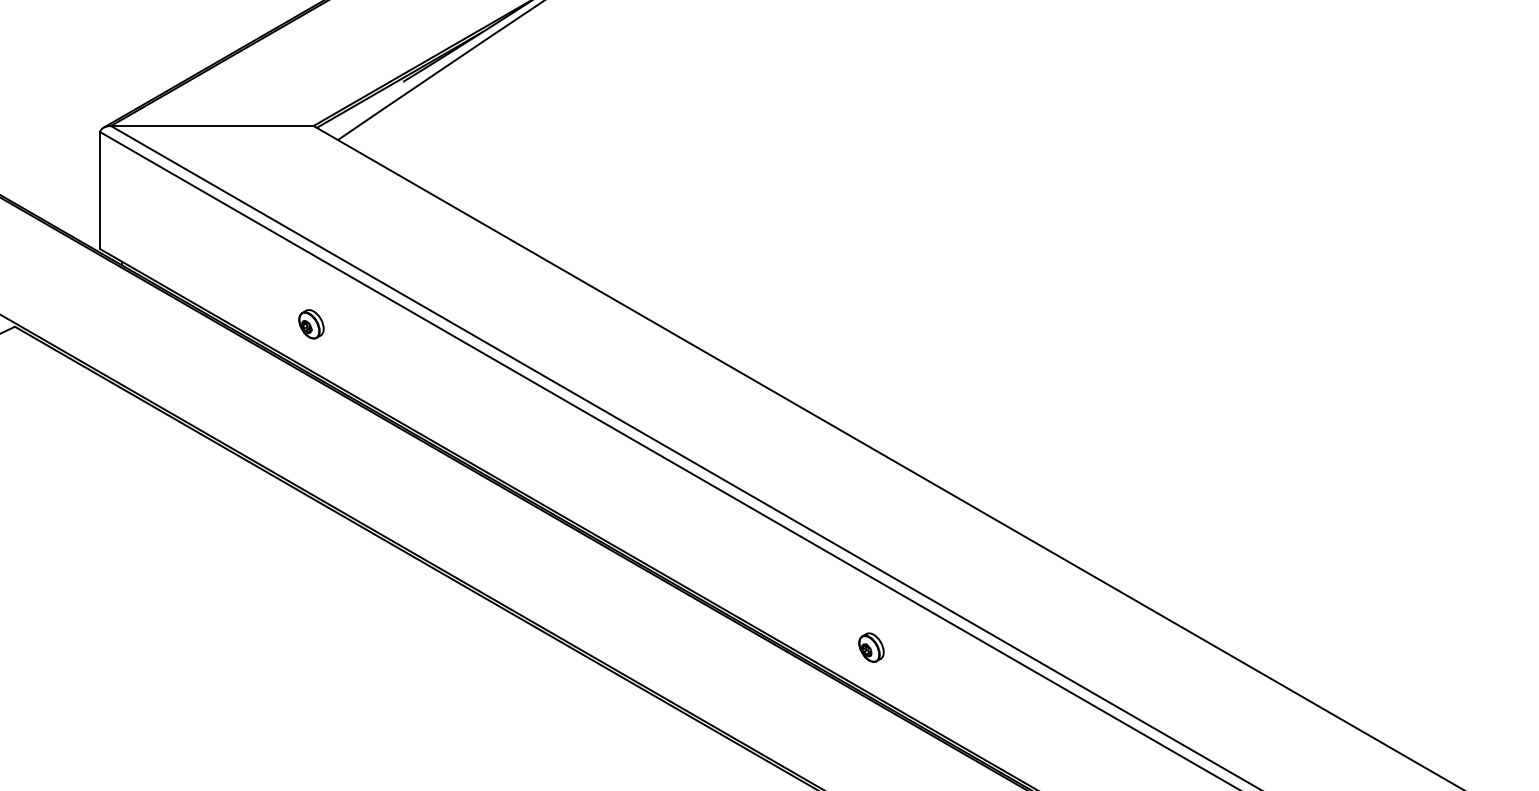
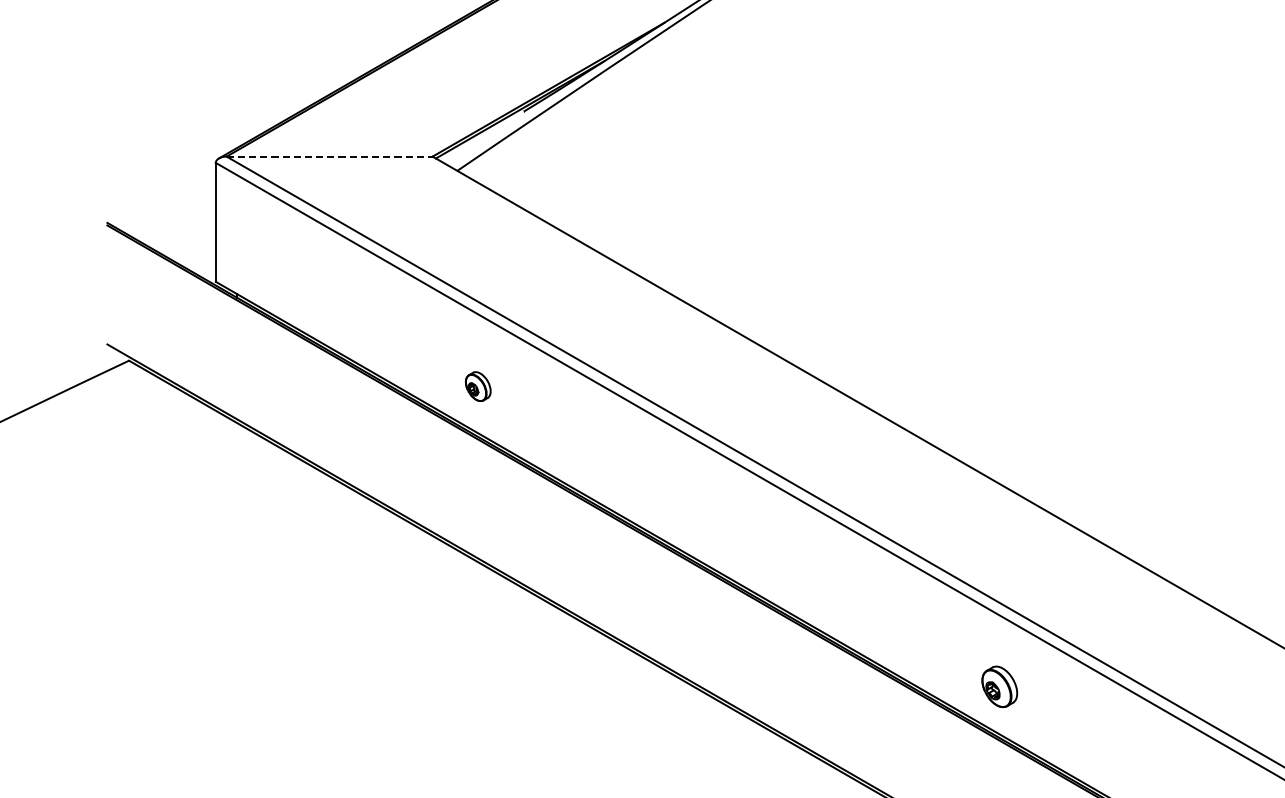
line: (212, 126) -> (329, 157), solid -> dashed
part: (311, 324) -> (478, 386), moved
part: (871, 647) -> (999, 686), size x1.4

